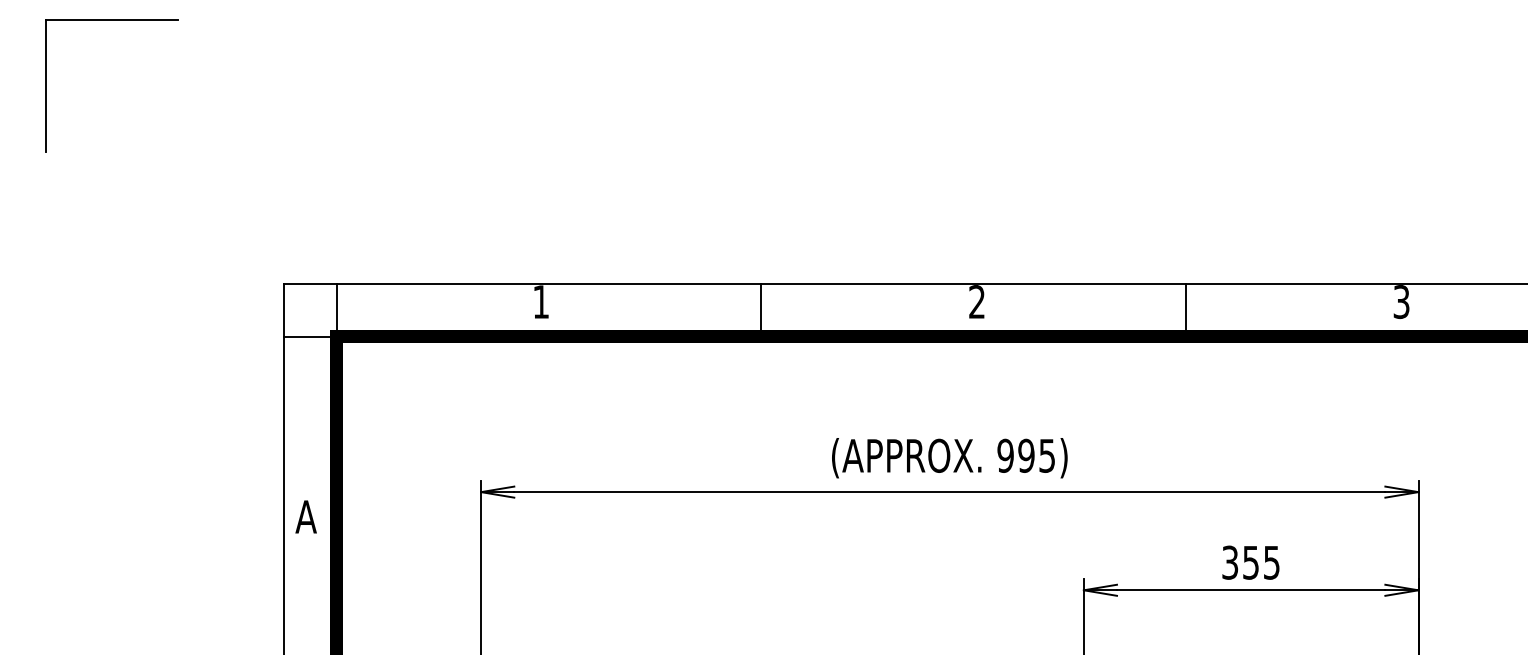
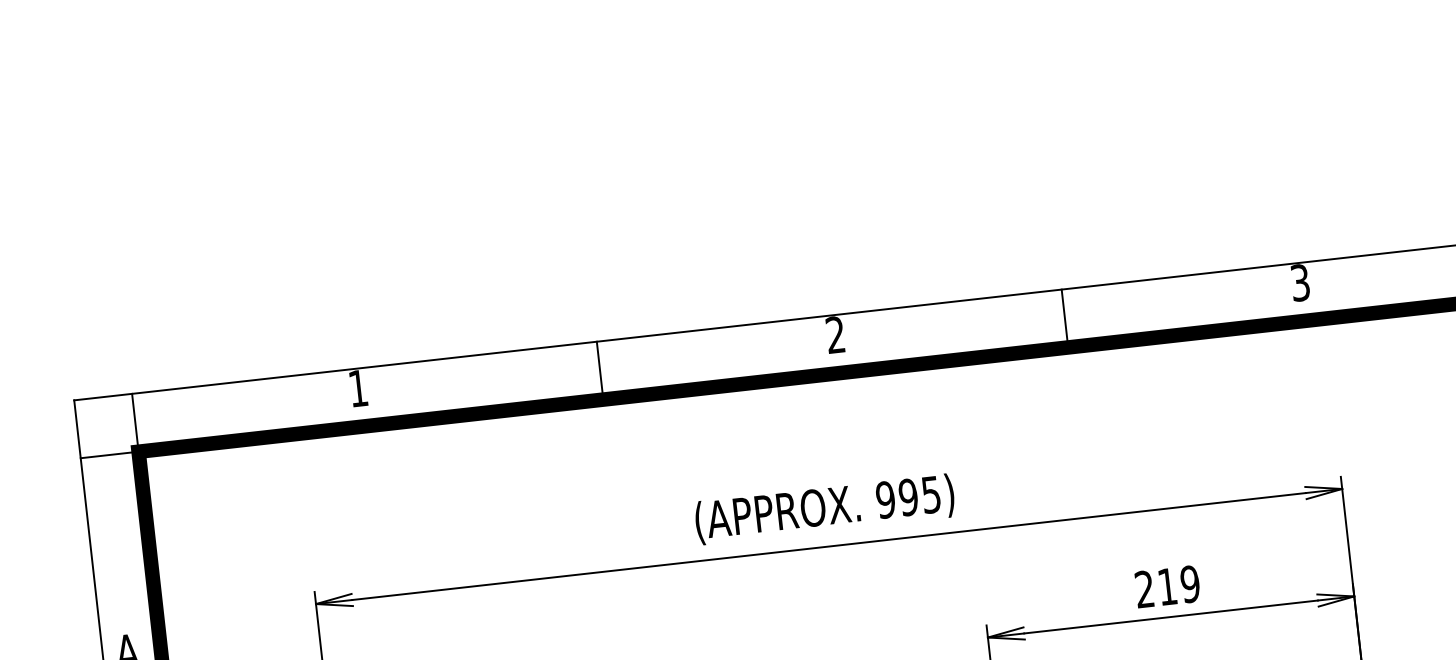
text: (1250, 562) -> (1166, 586), 355 -> 219

